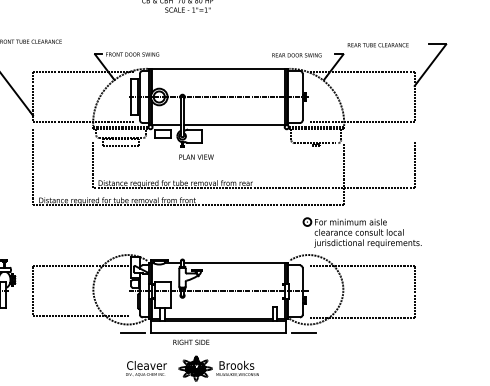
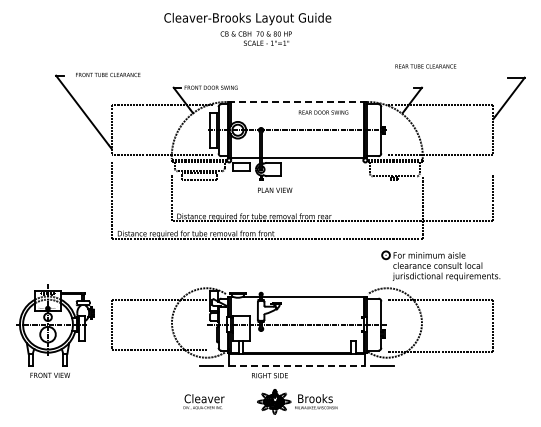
text: (377, 45) -> (425, 66), moved
text: (296, 55) -> (323, 112), moved
line: (218, 69) -> (297, 102), solid -> dashed
line: (217, 333) -> (296, 366), solid -> dashed
text: (145, 368) -> (203, 401), moved

